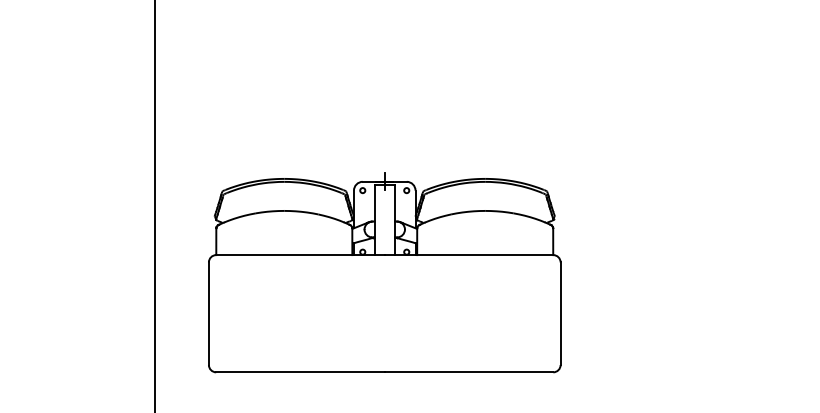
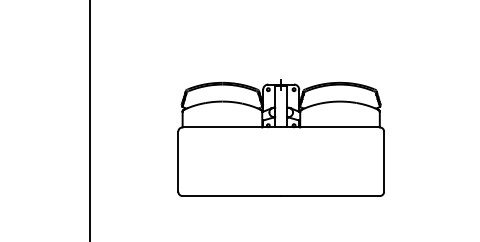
part: (383, 272) -> (280, 137), moved

